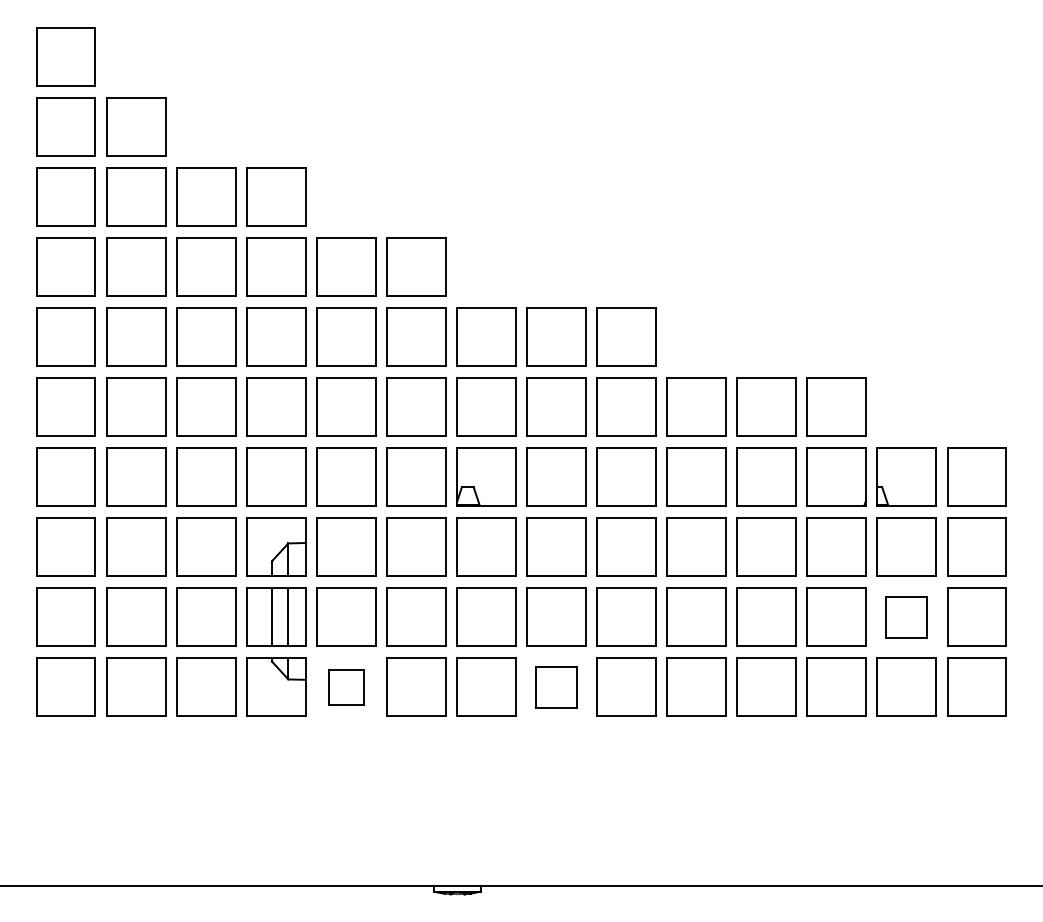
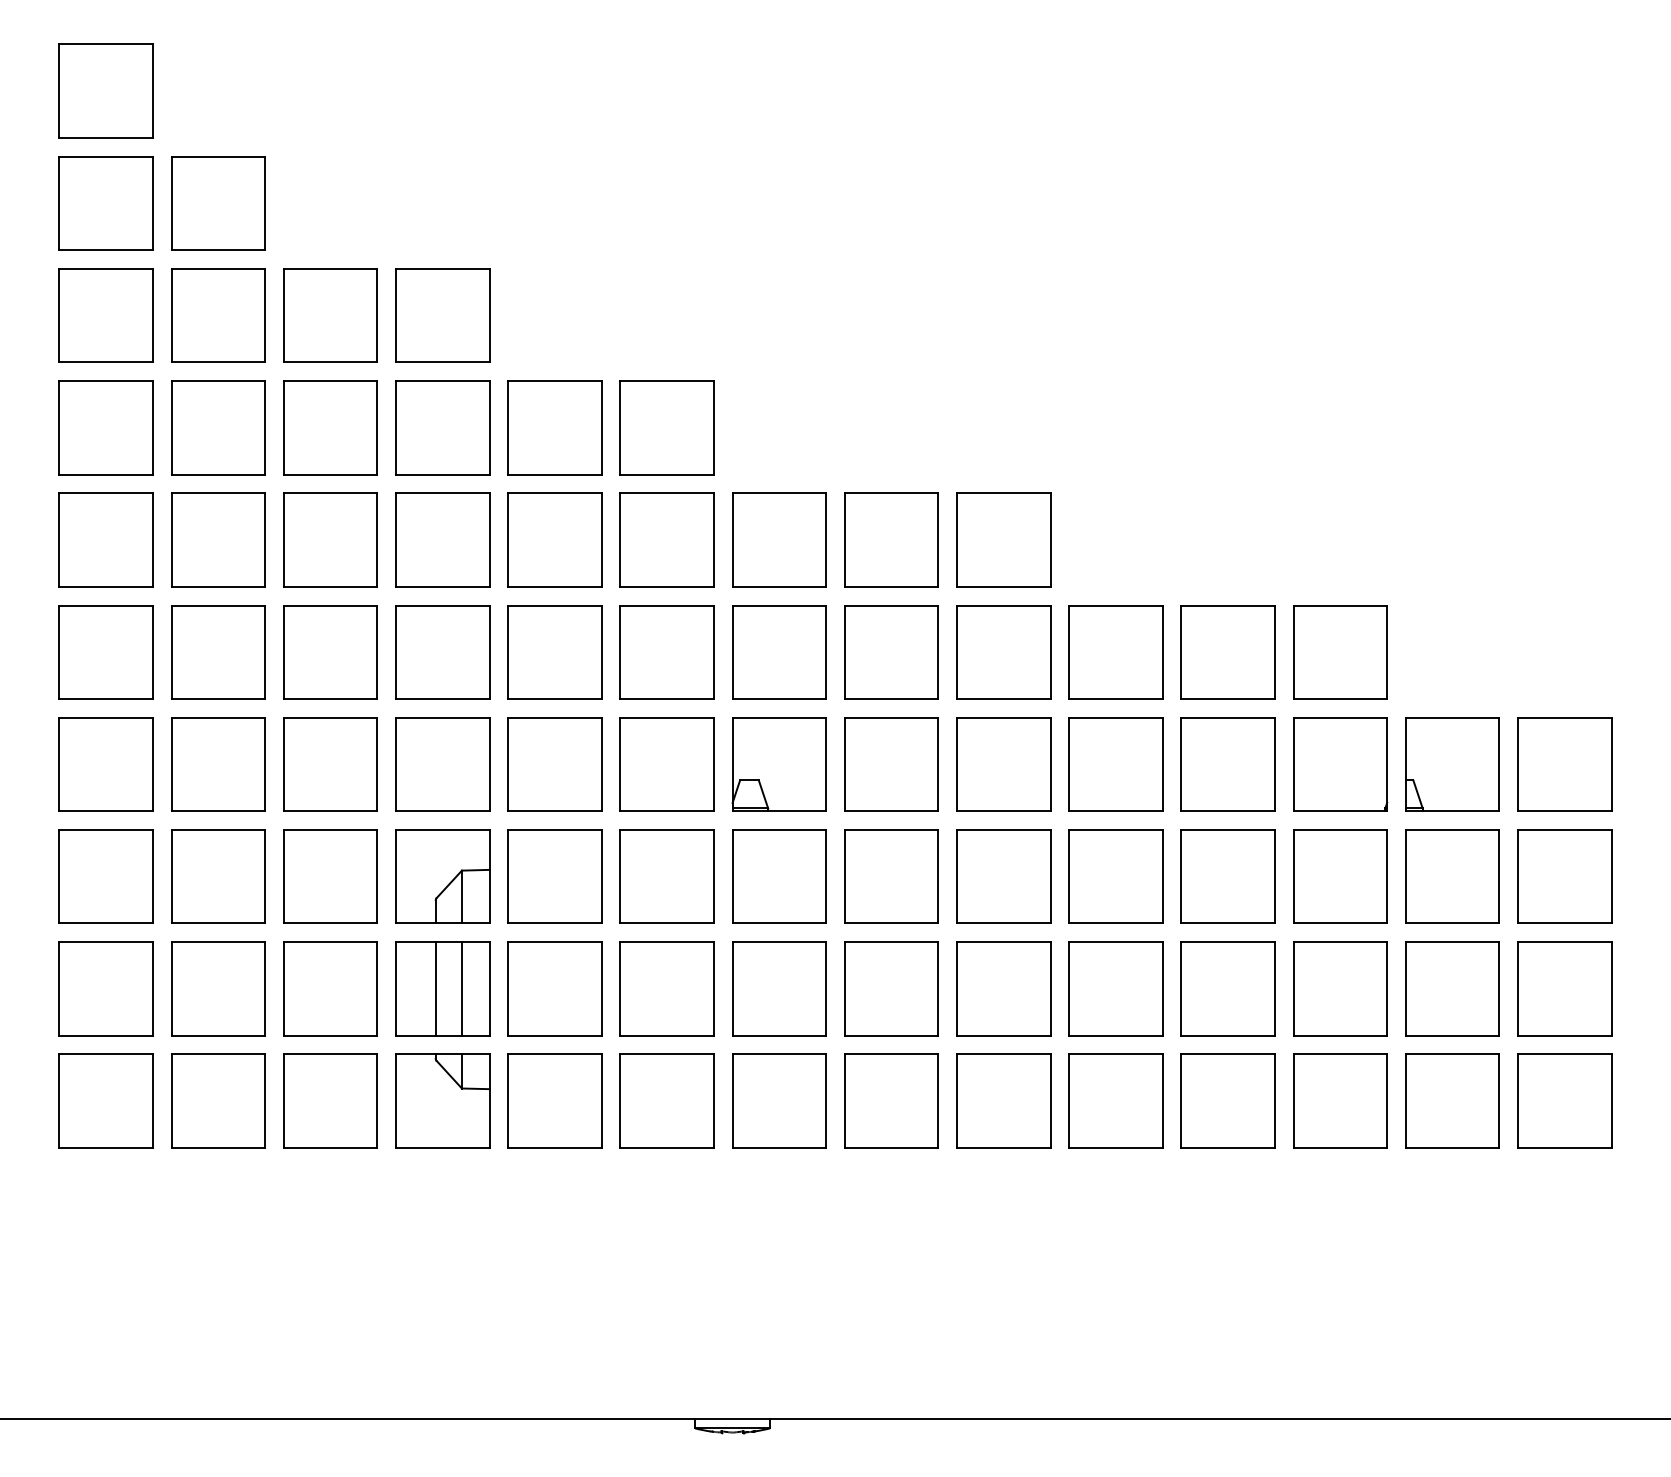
part: (906, 616) -> (1452, 987), size x1.43
part: (346, 686) -> (555, 1099), size x1.67
part: (556, 686) -> (891, 1099), size x1.43

